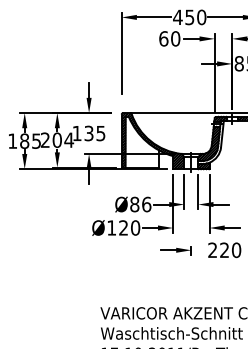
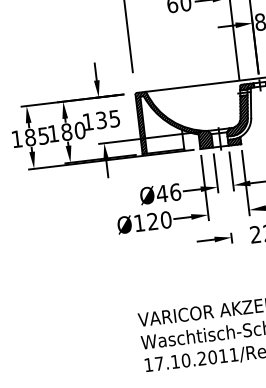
text: (57, 139) -> (66, 131), 204 -> 180
text: (134, 204) -> (161, 193), Ø86 -> Ø46

